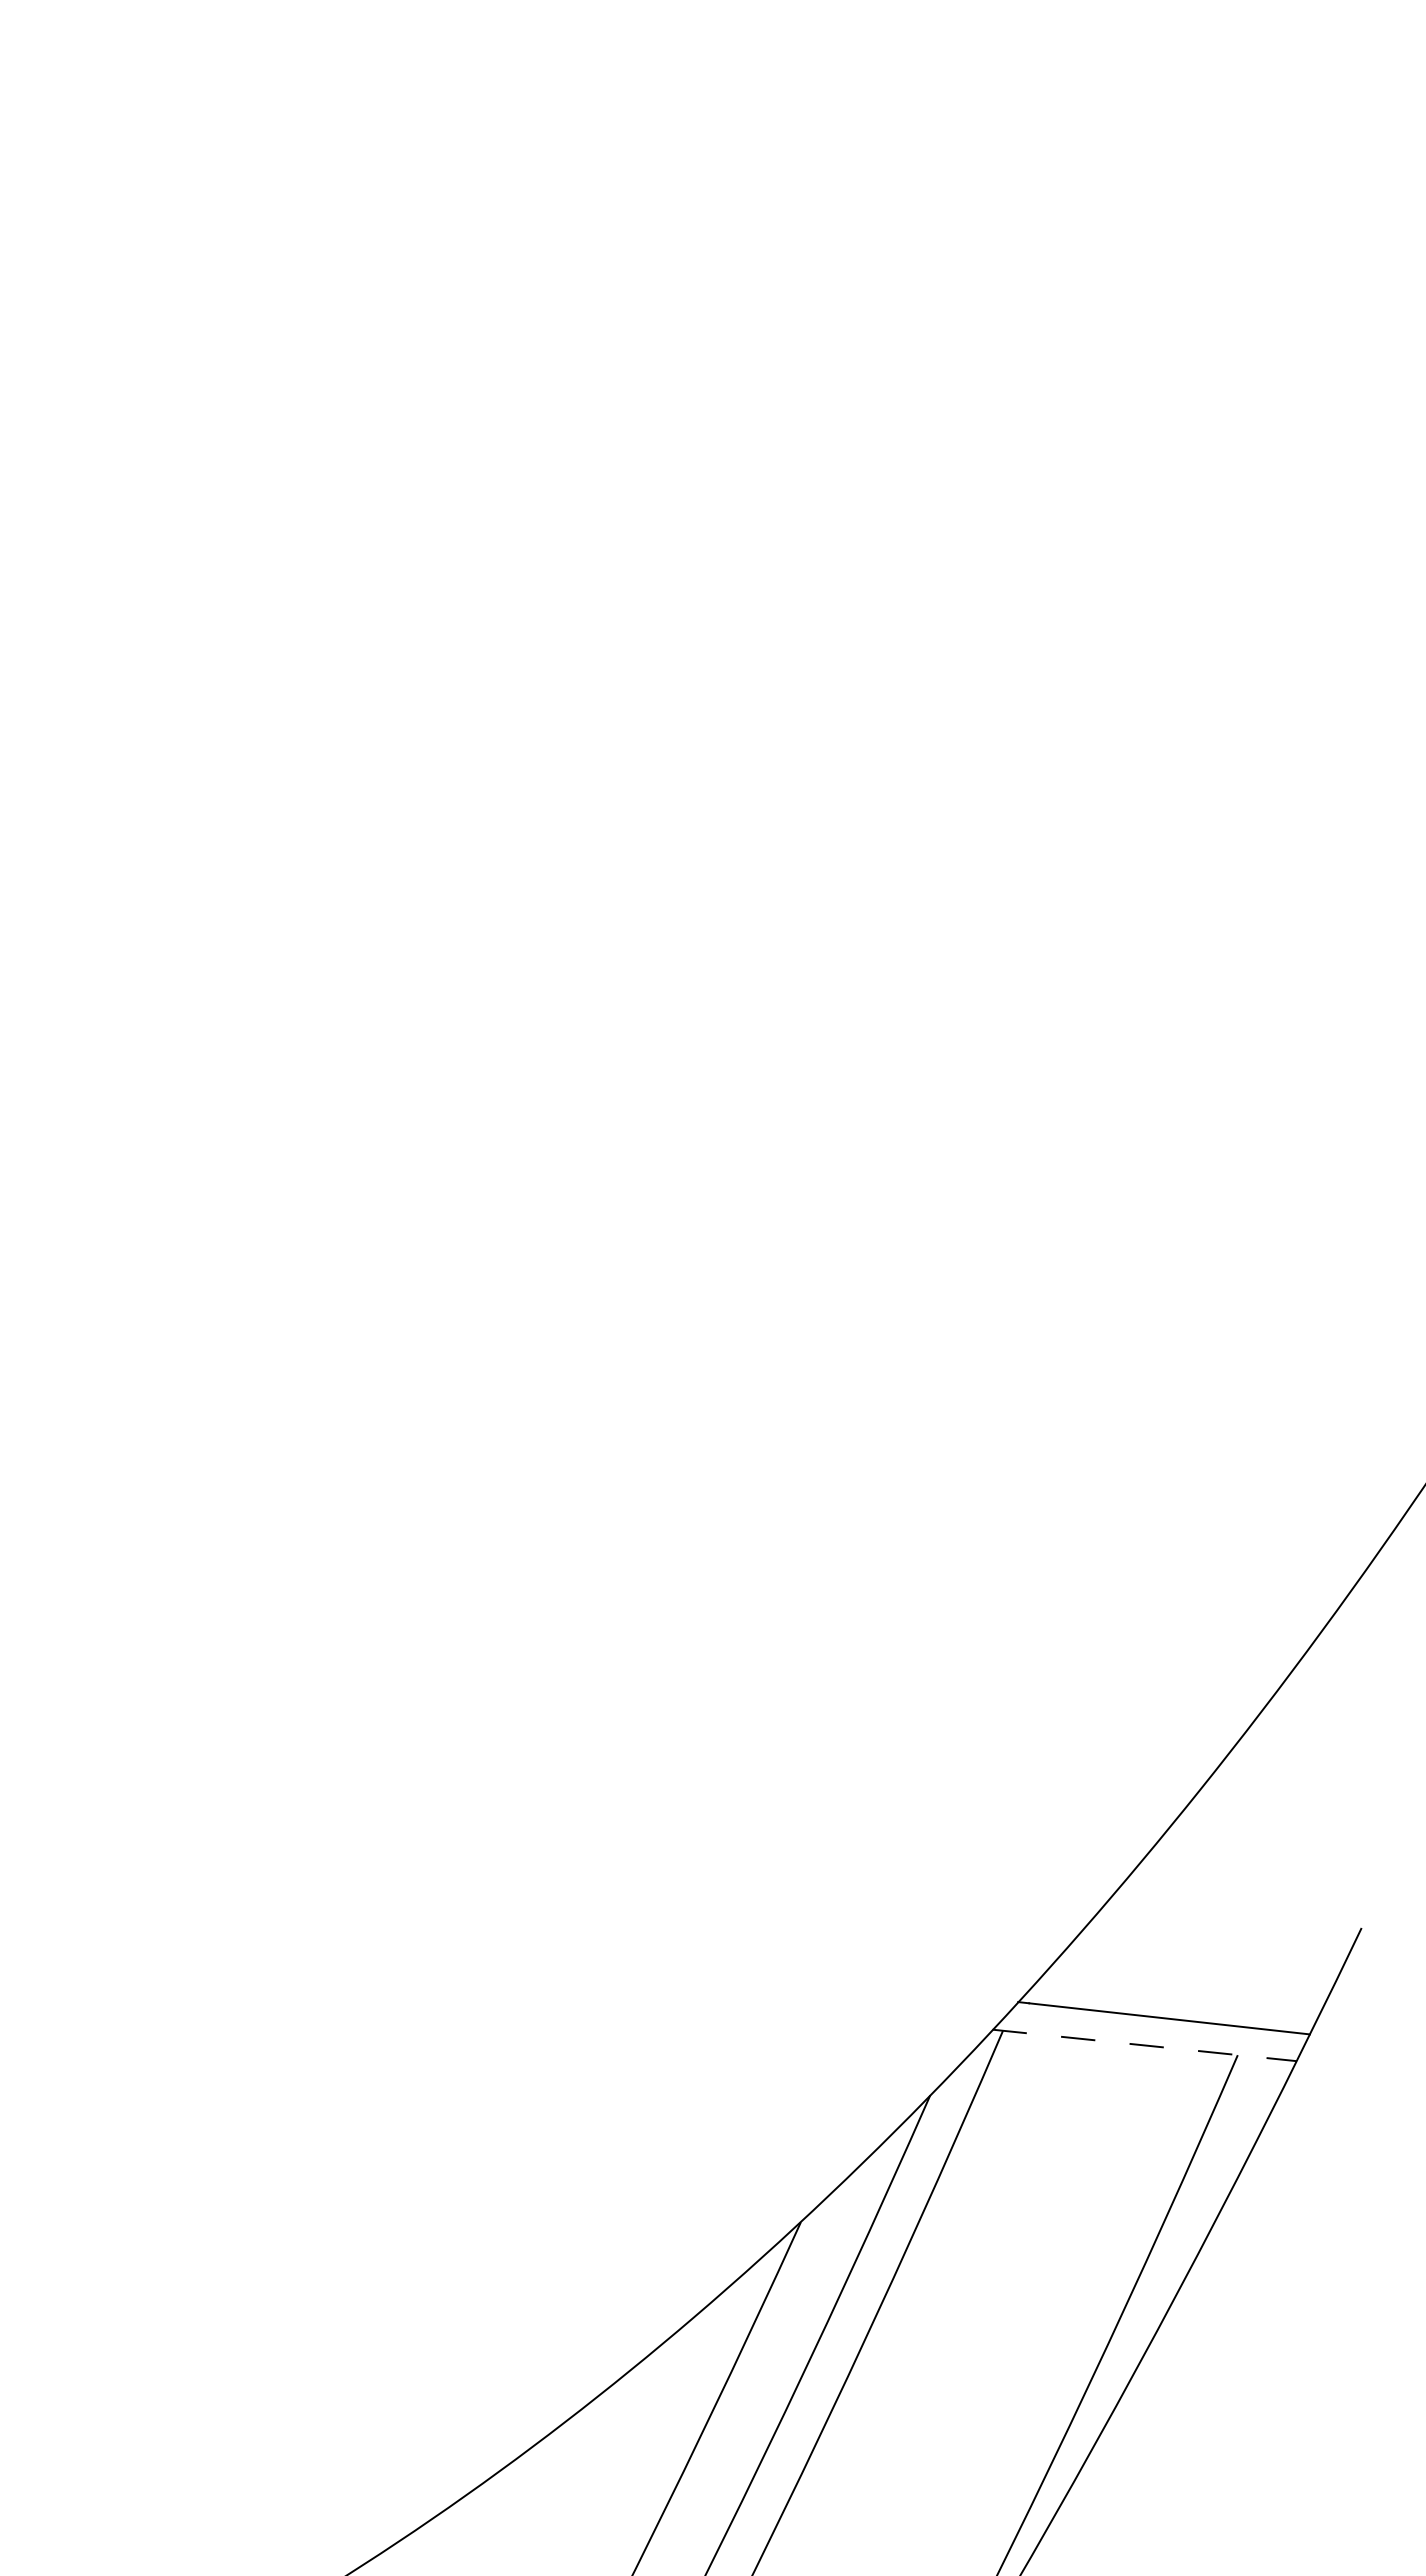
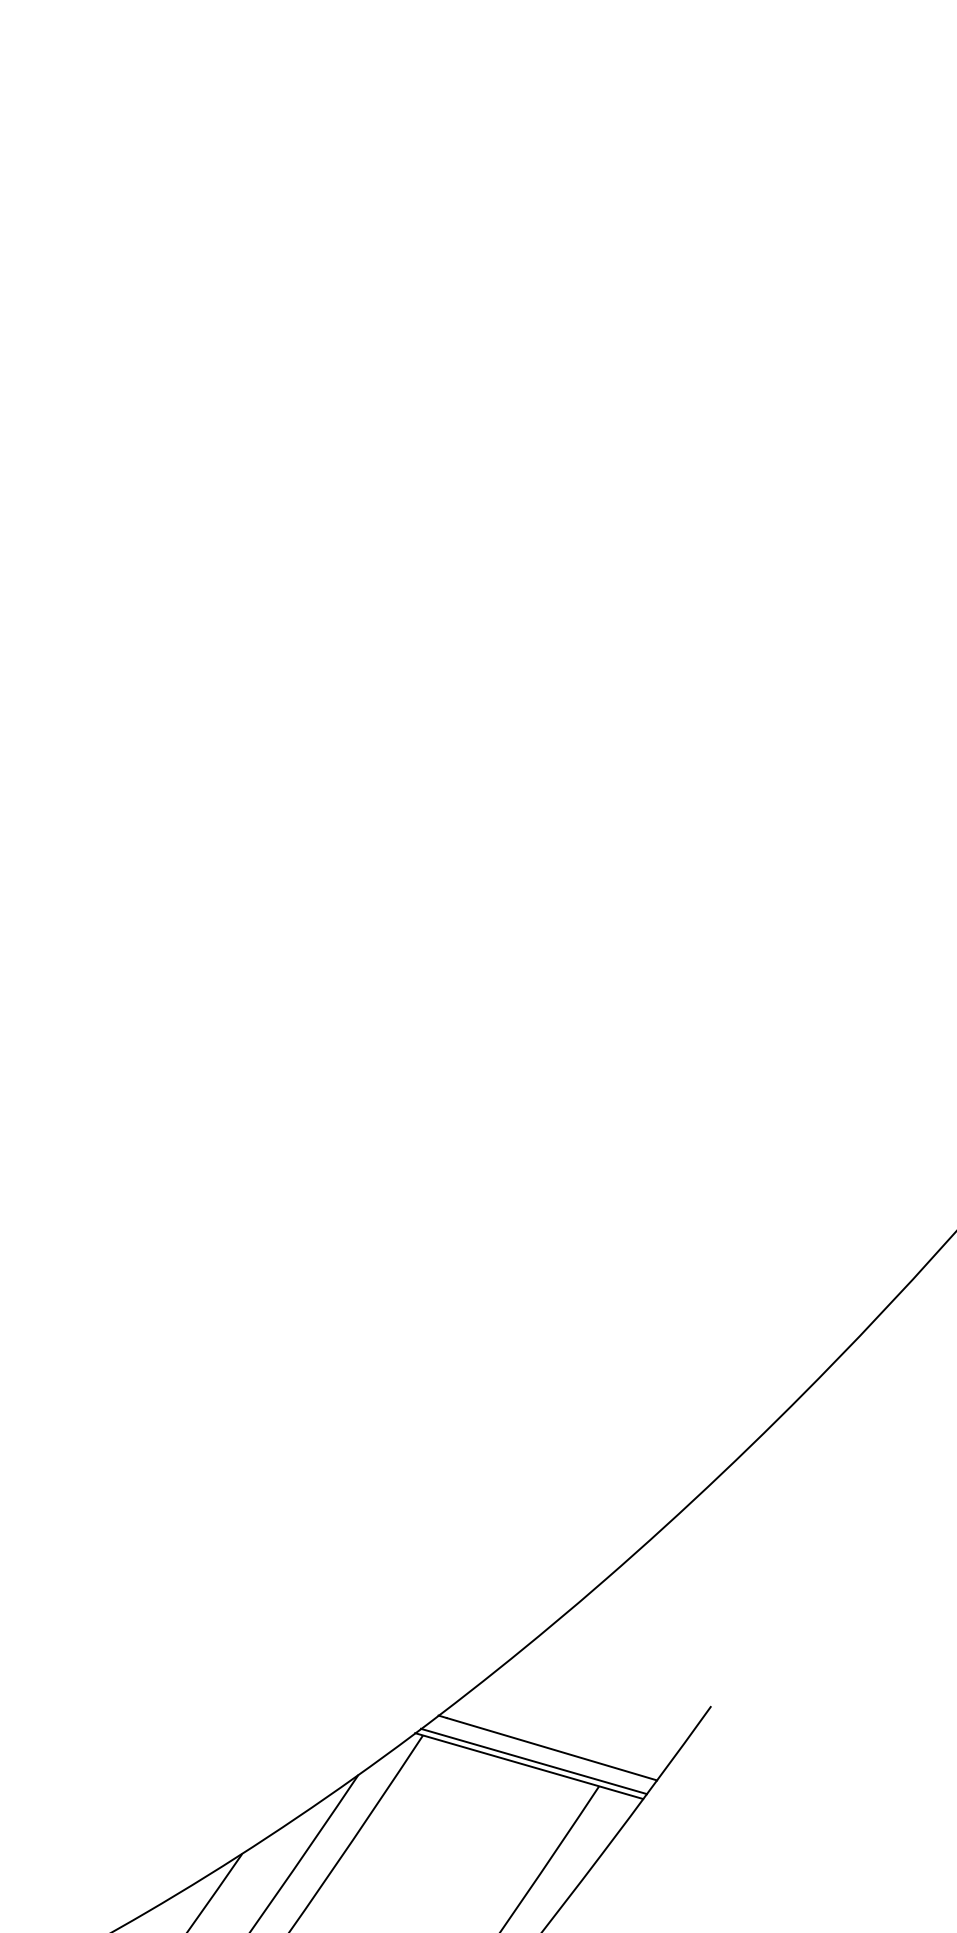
line: (1149, 2038) -> (533, 1761), added
line: (1144, 2045) -> (529, 1766), dashed -> solid

